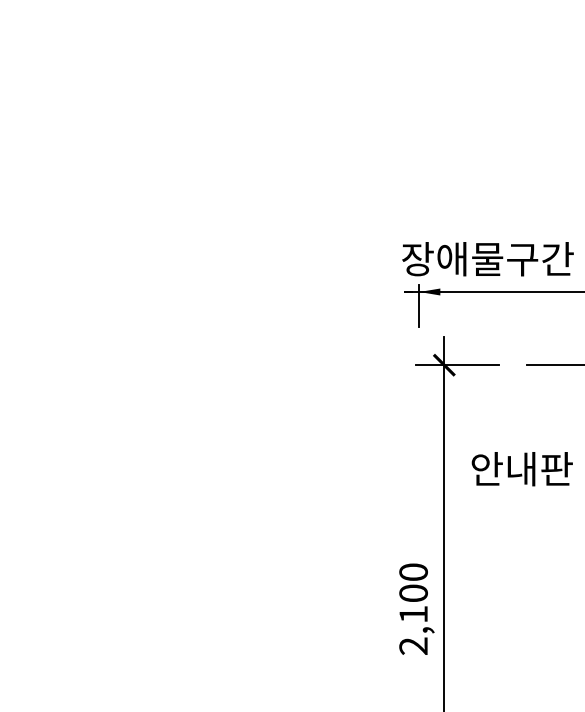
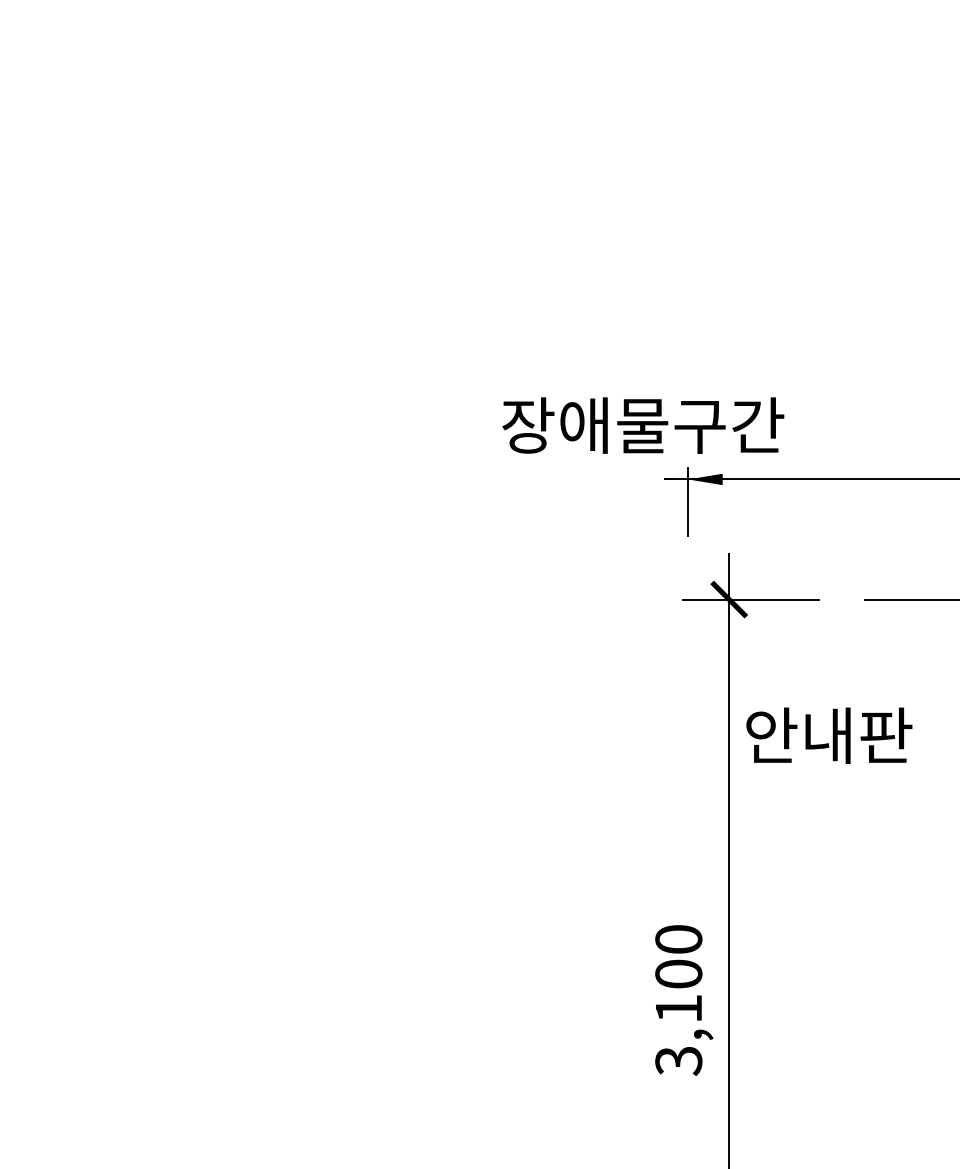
text: (487, 259) -> (642, 426), moved
text: (521, 469) -> (827, 736), moved
text: (413, 646) -> (678, 1061), 2,100 -> 3,100

